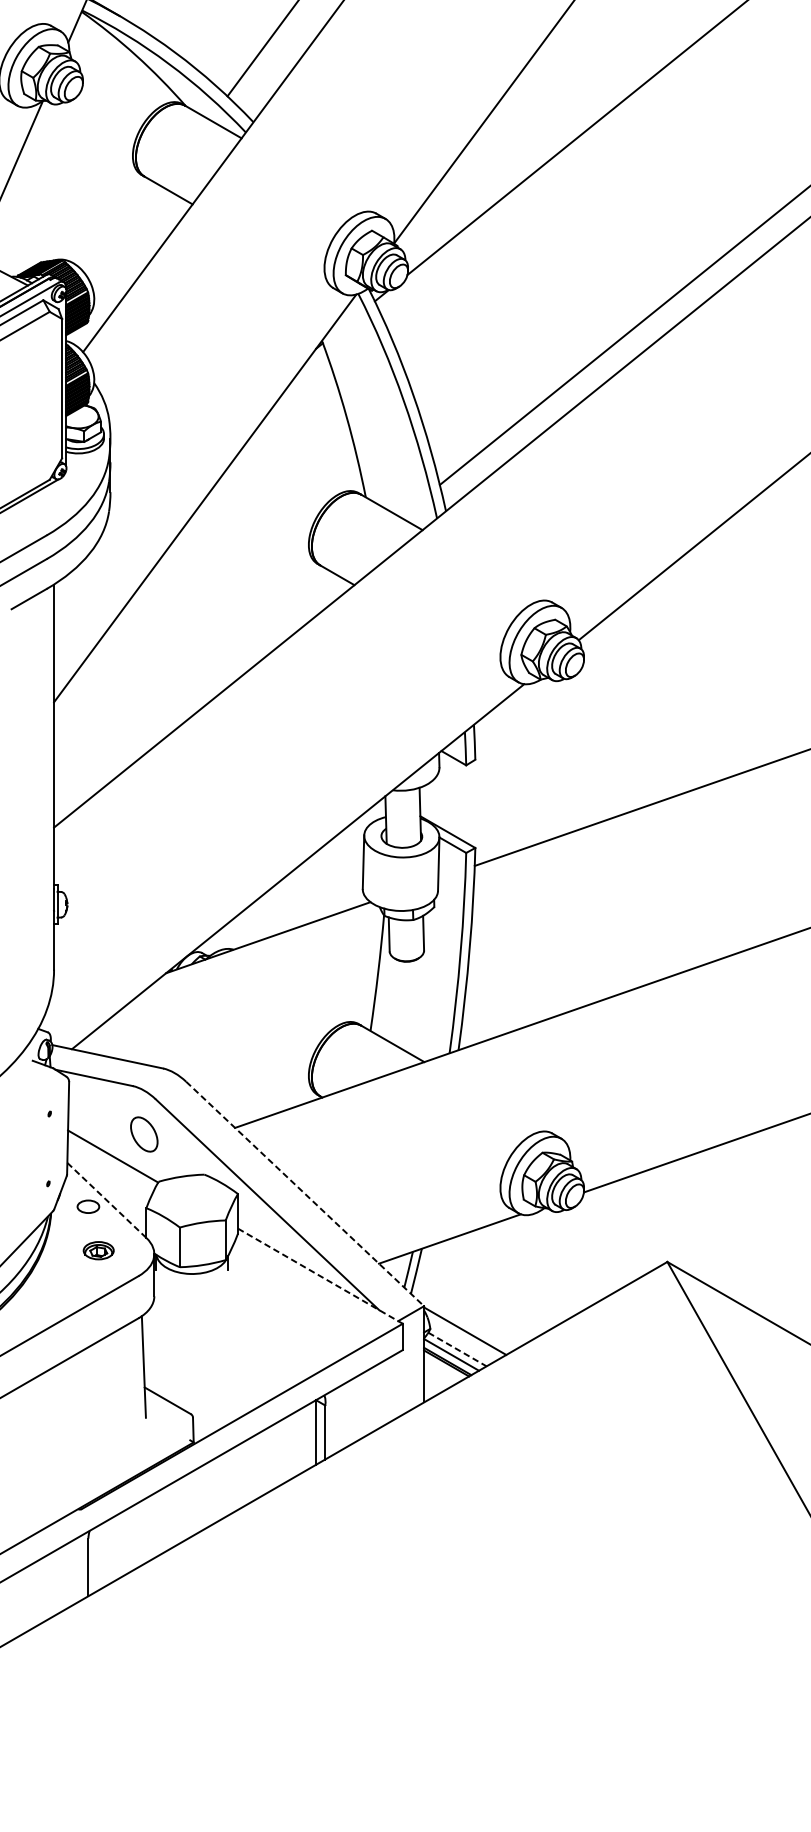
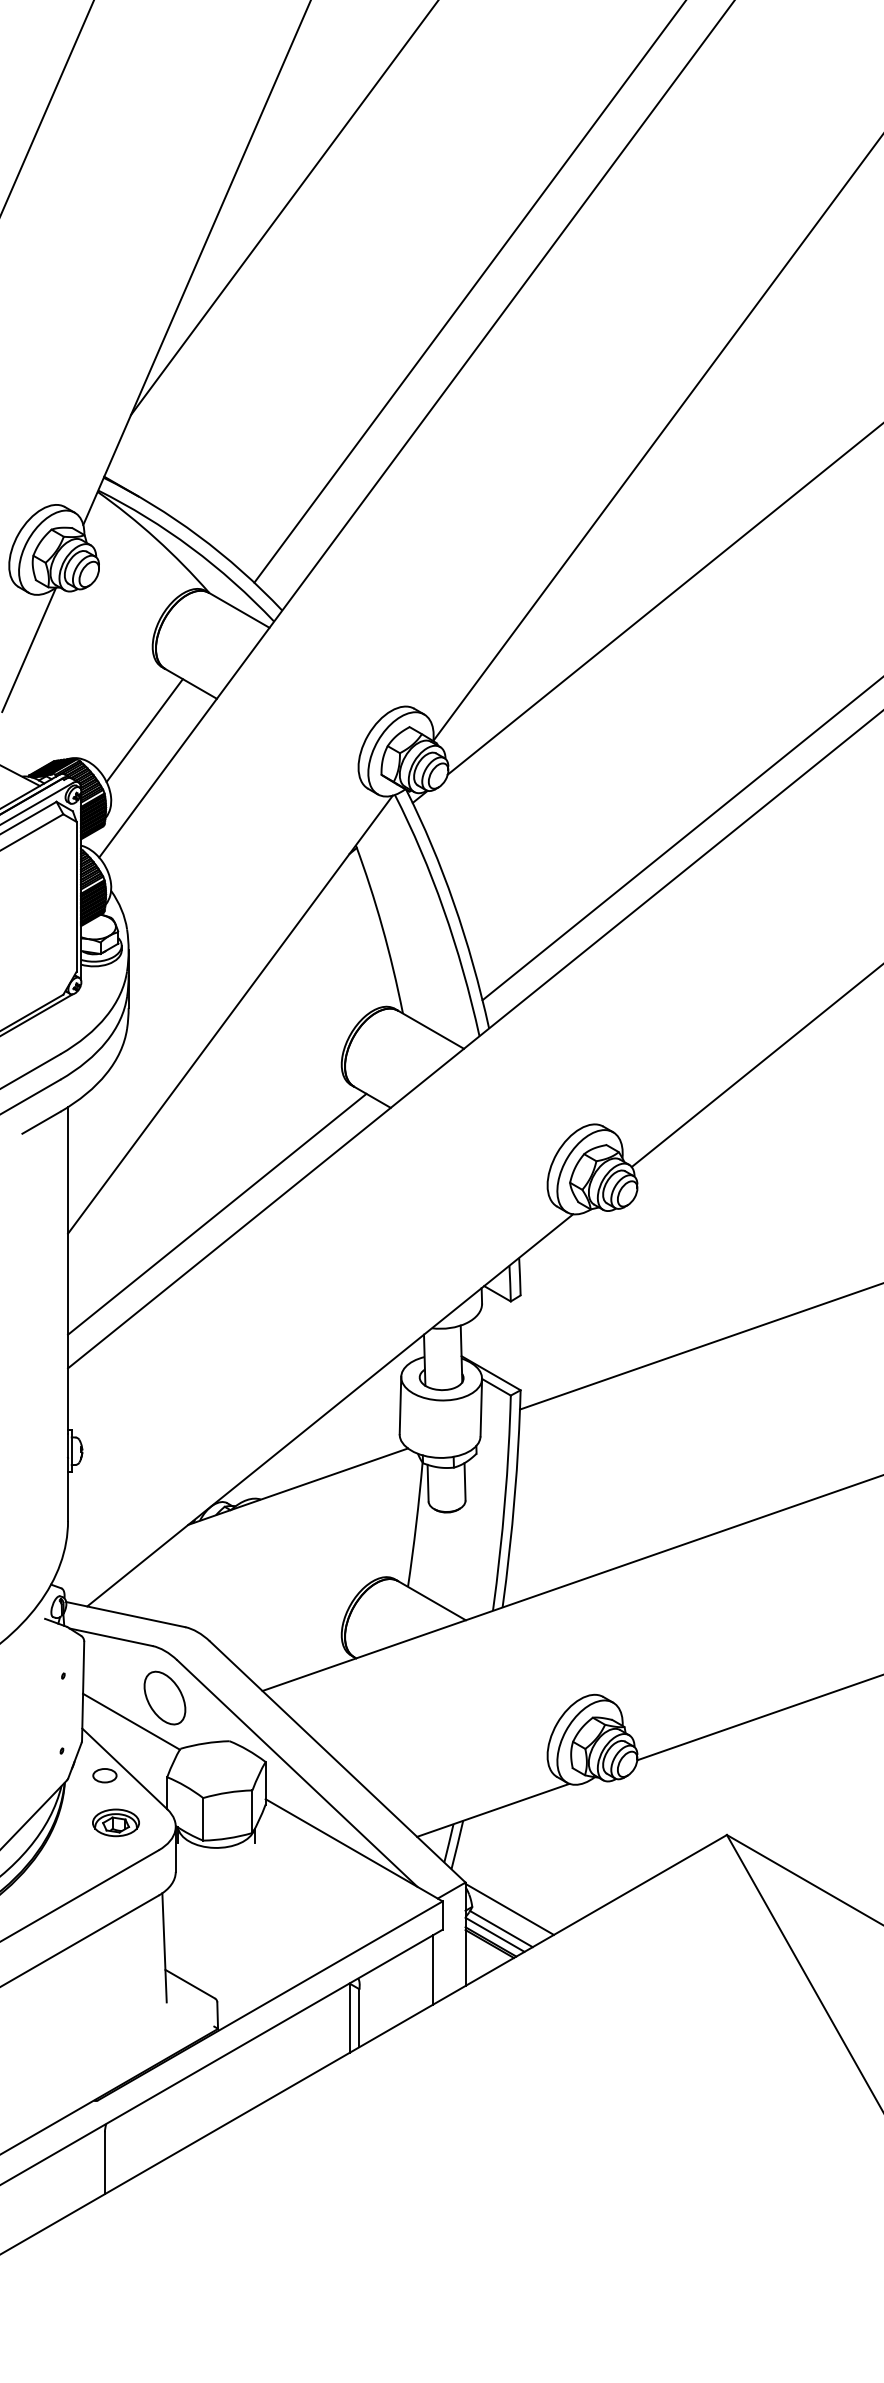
line: (125, 233) -> (144, 730), added
line: (193, 683) -> (217, 1213), added
part: (143, 1133) -> (164, 1697), size x1.43
line: (304, 1193) -> (337, 1761), dashed -> solid
line: (106, 1200) -> (124, 1768), dashed -> solid
part: (98, 1250) -> (115, 1822), size x1.43
line: (320, 1276) -> (354, 1850), dashed -> solid
line: (457, 1349) -> (501, 1929), dashed -> solid
line: (393, 1387) -> (432, 1969), added

